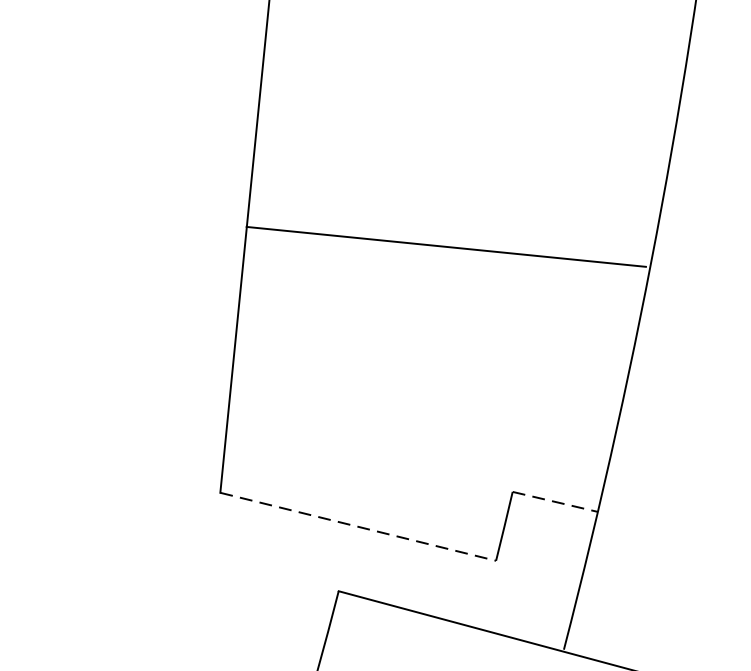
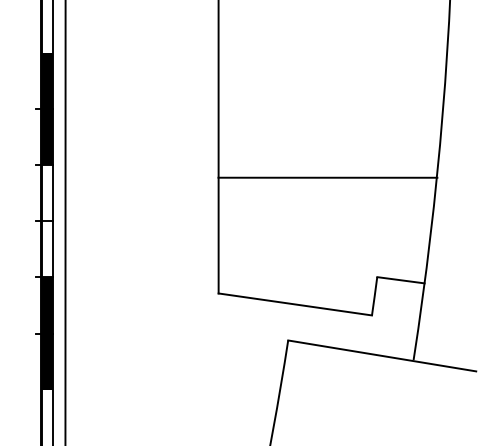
line: (445, 246) -> (327, 177), moved
line: (554, 502) -> (400, 280), dashed -> solid
line: (358, 526) -> (295, 304), dashed -> solid

